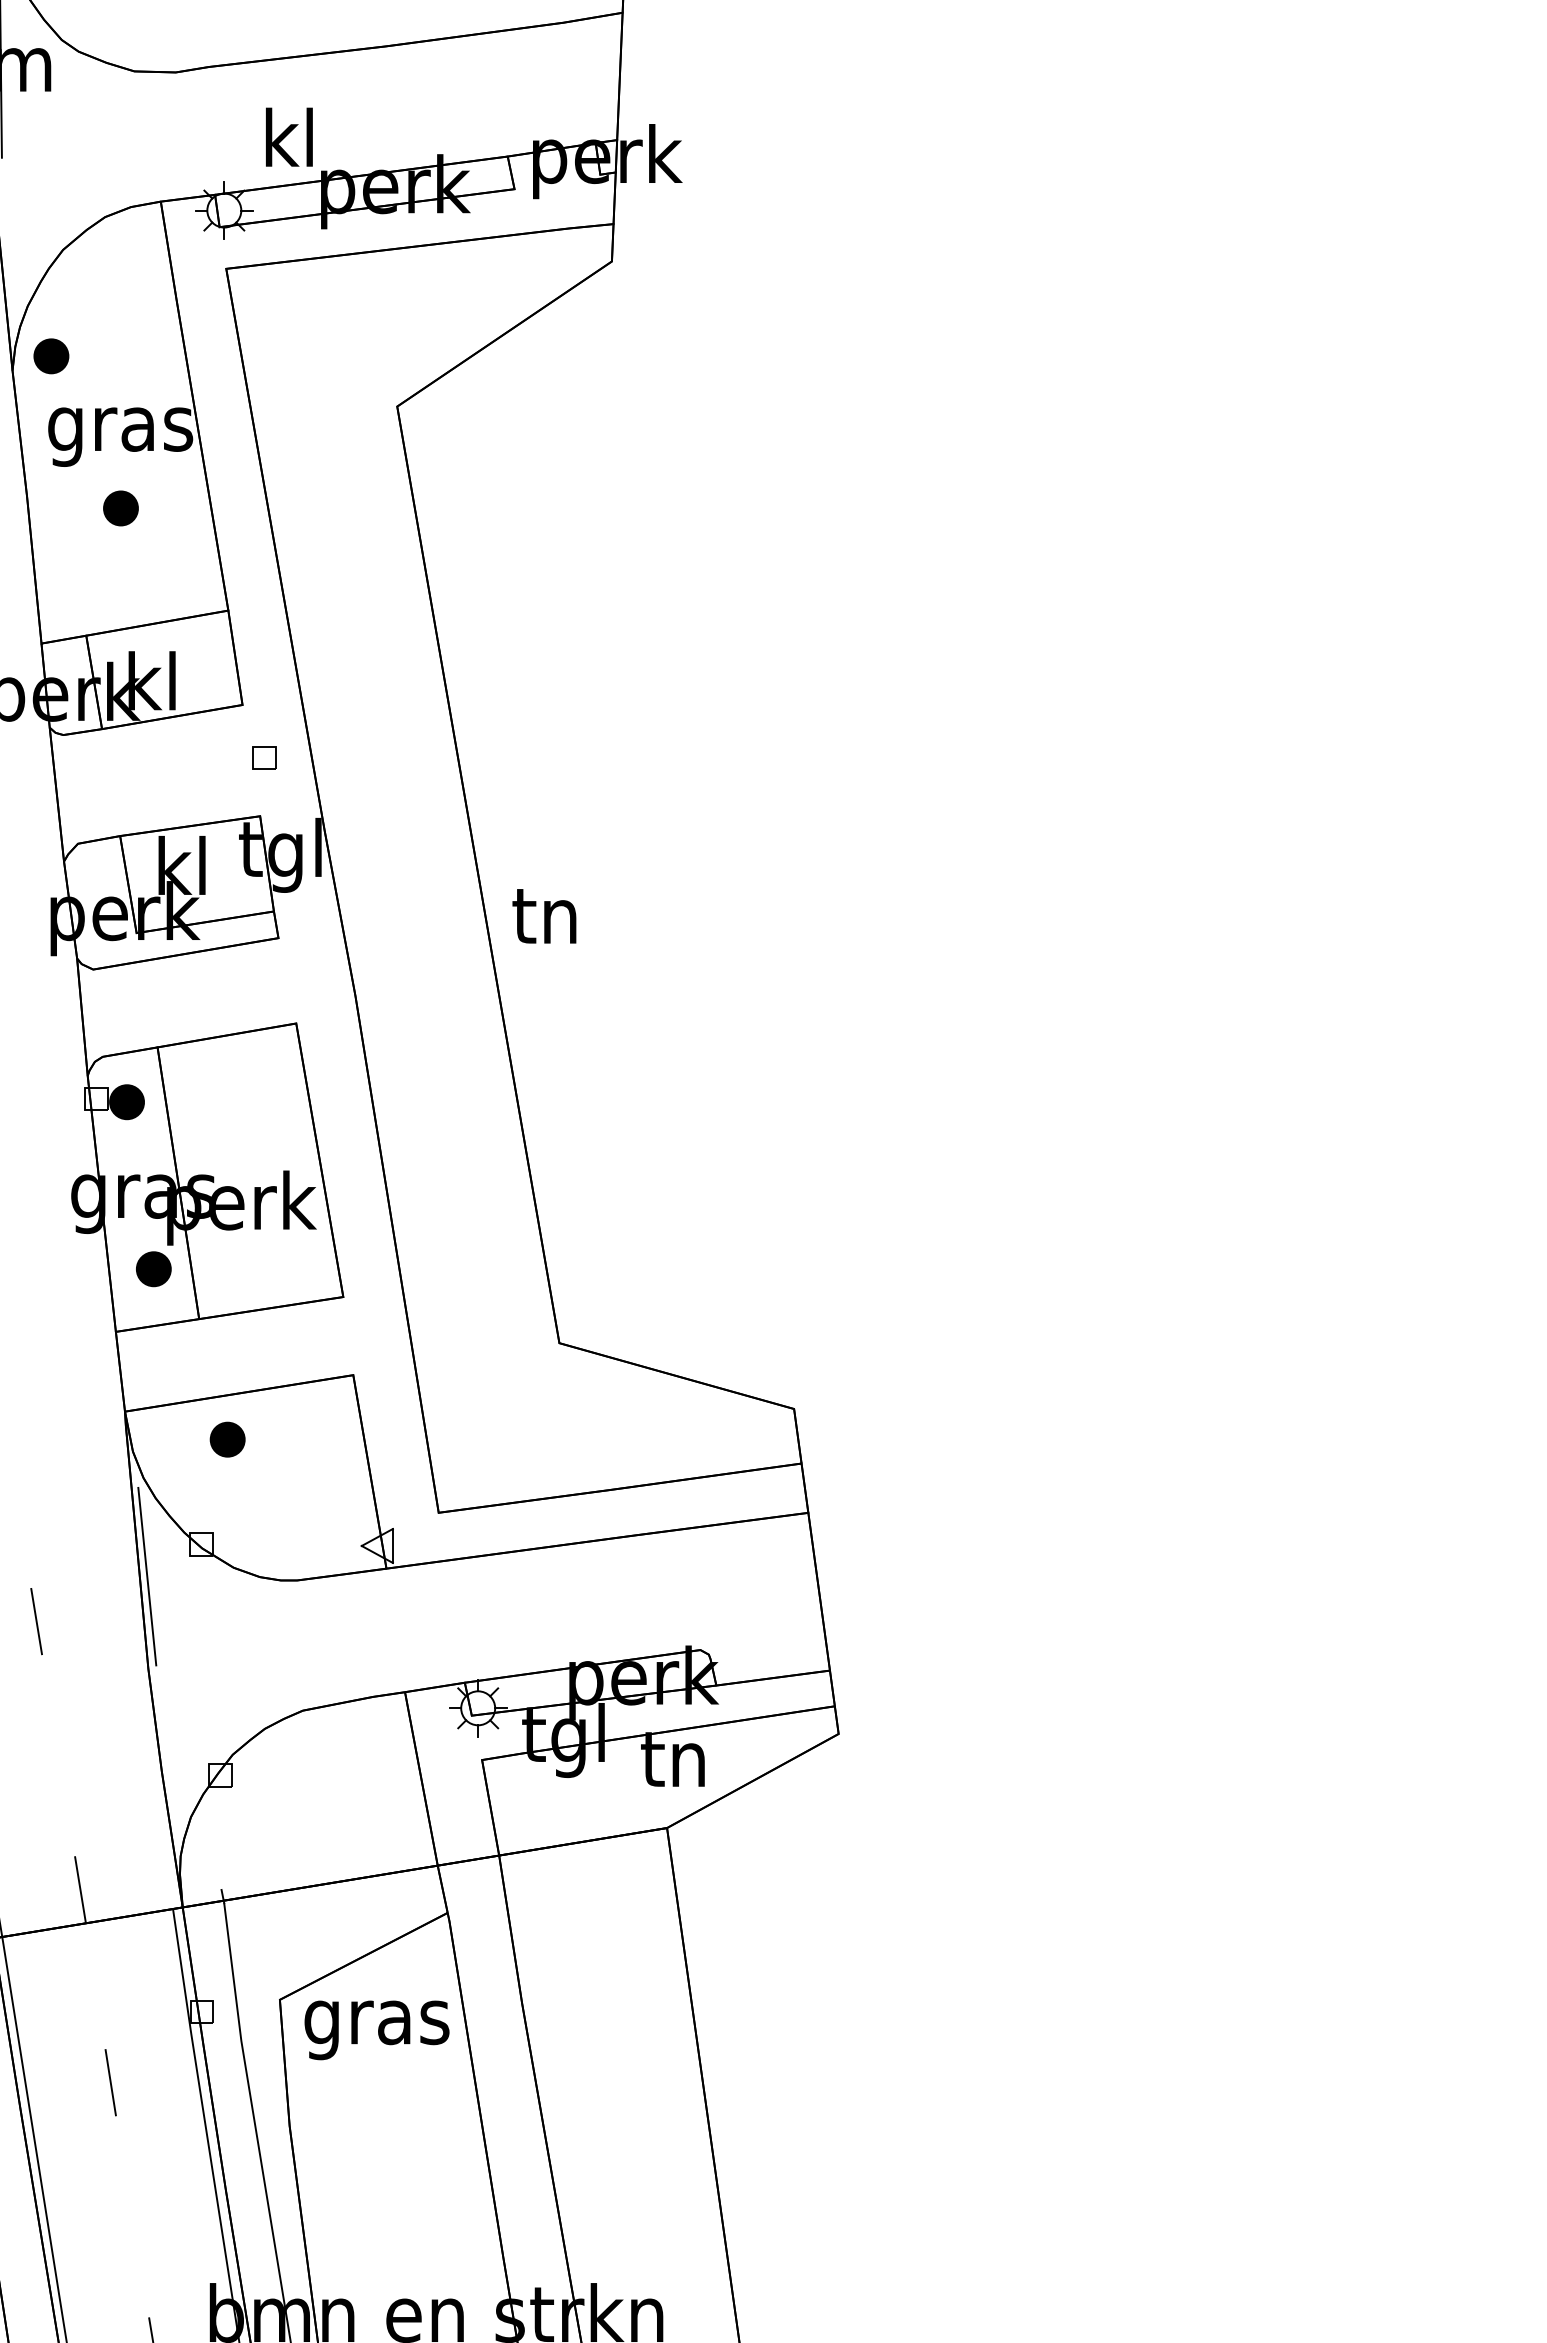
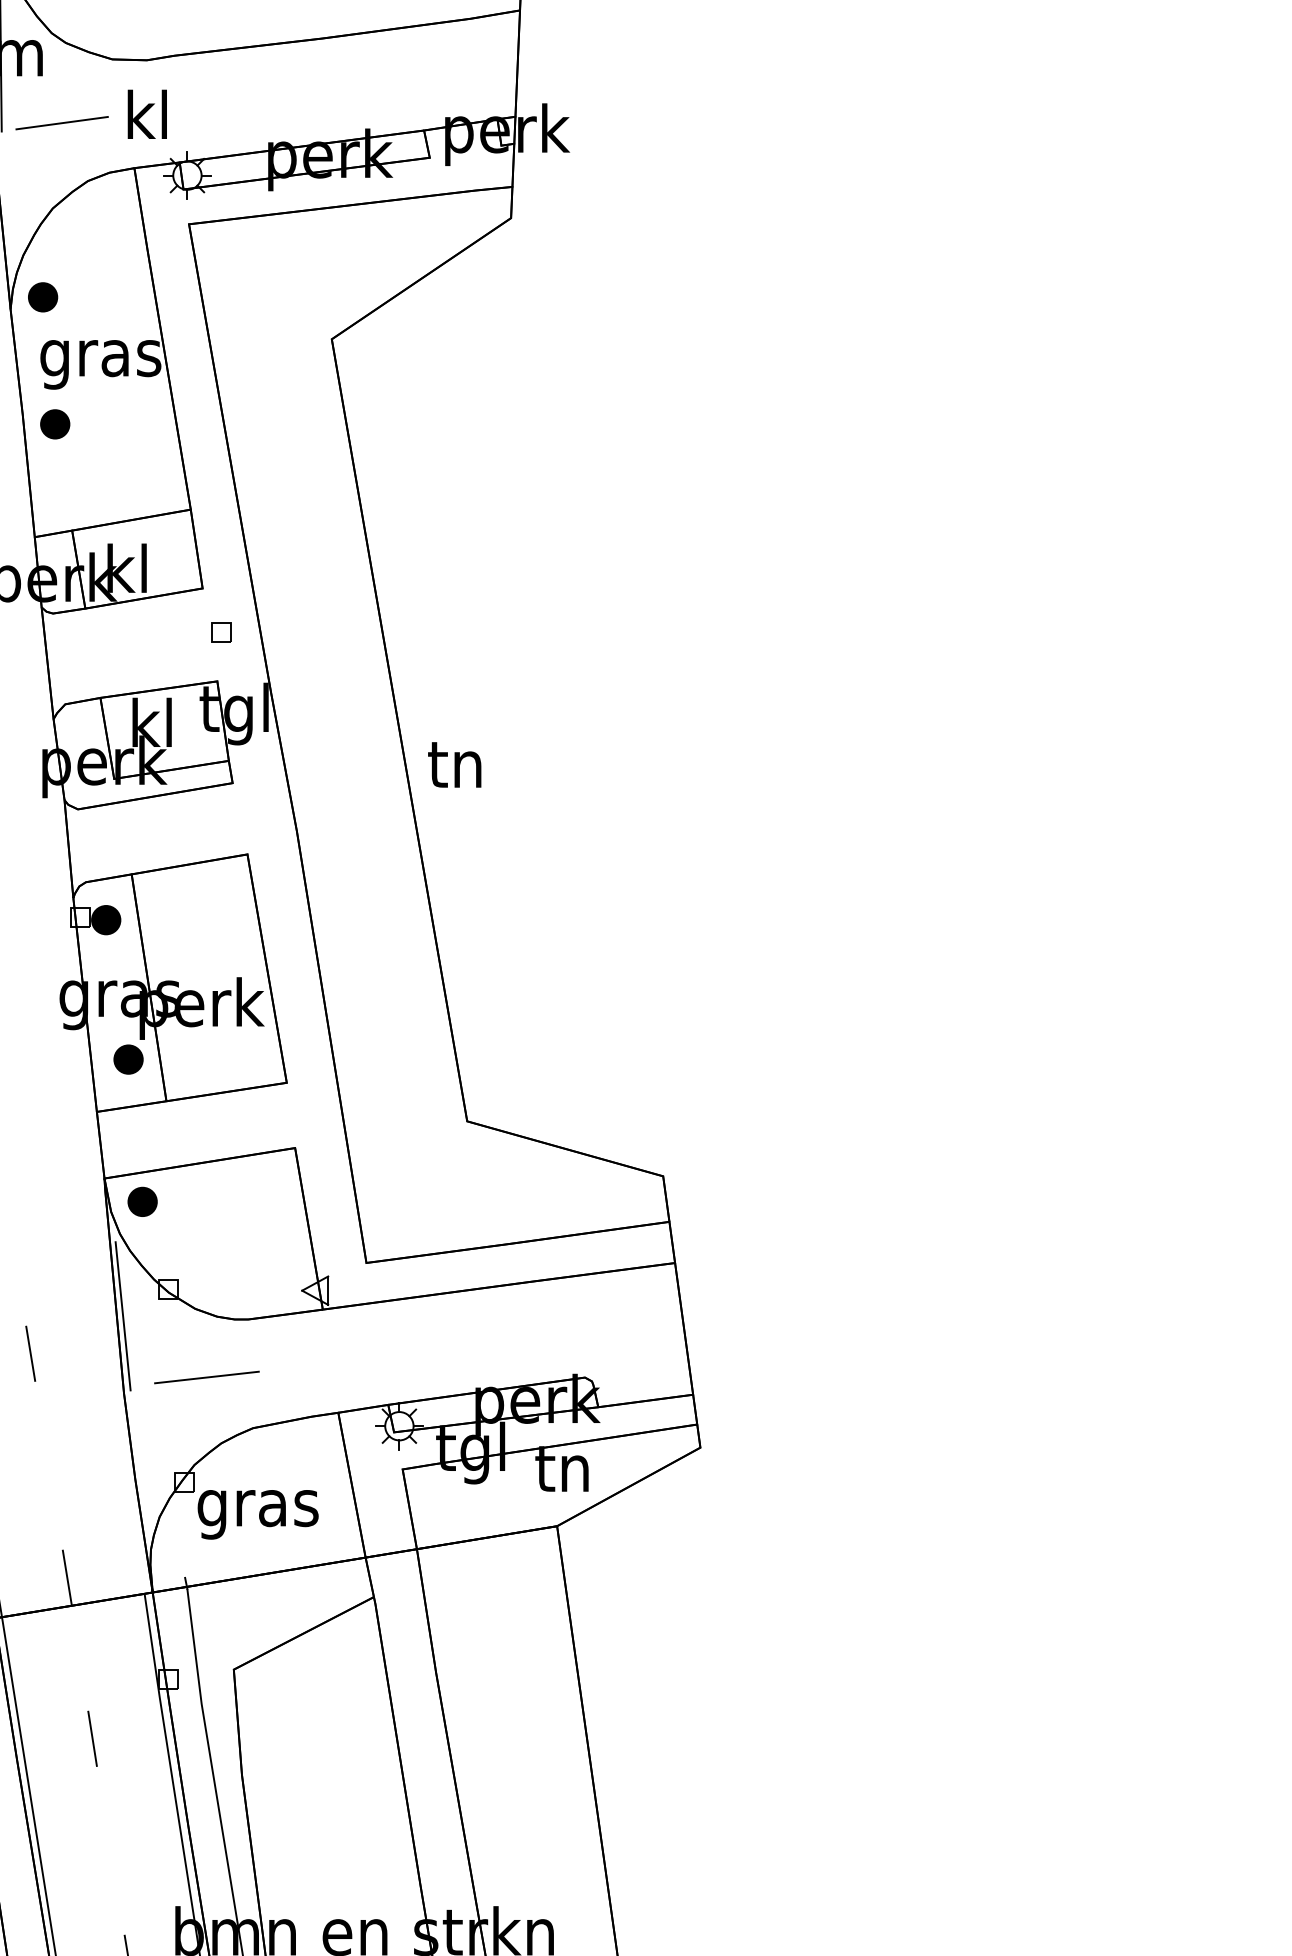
text: (289, 136) -> (147, 113), moved
line: (73, 147) -> (61, 122), added
part: (120, 508) -> (54, 424), moved
part: (227, 1439) -> (142, 1201), moved
line: (247, 1649) -> (206, 1377), added
text: (376, 2030) -> (257, 1514), moved

